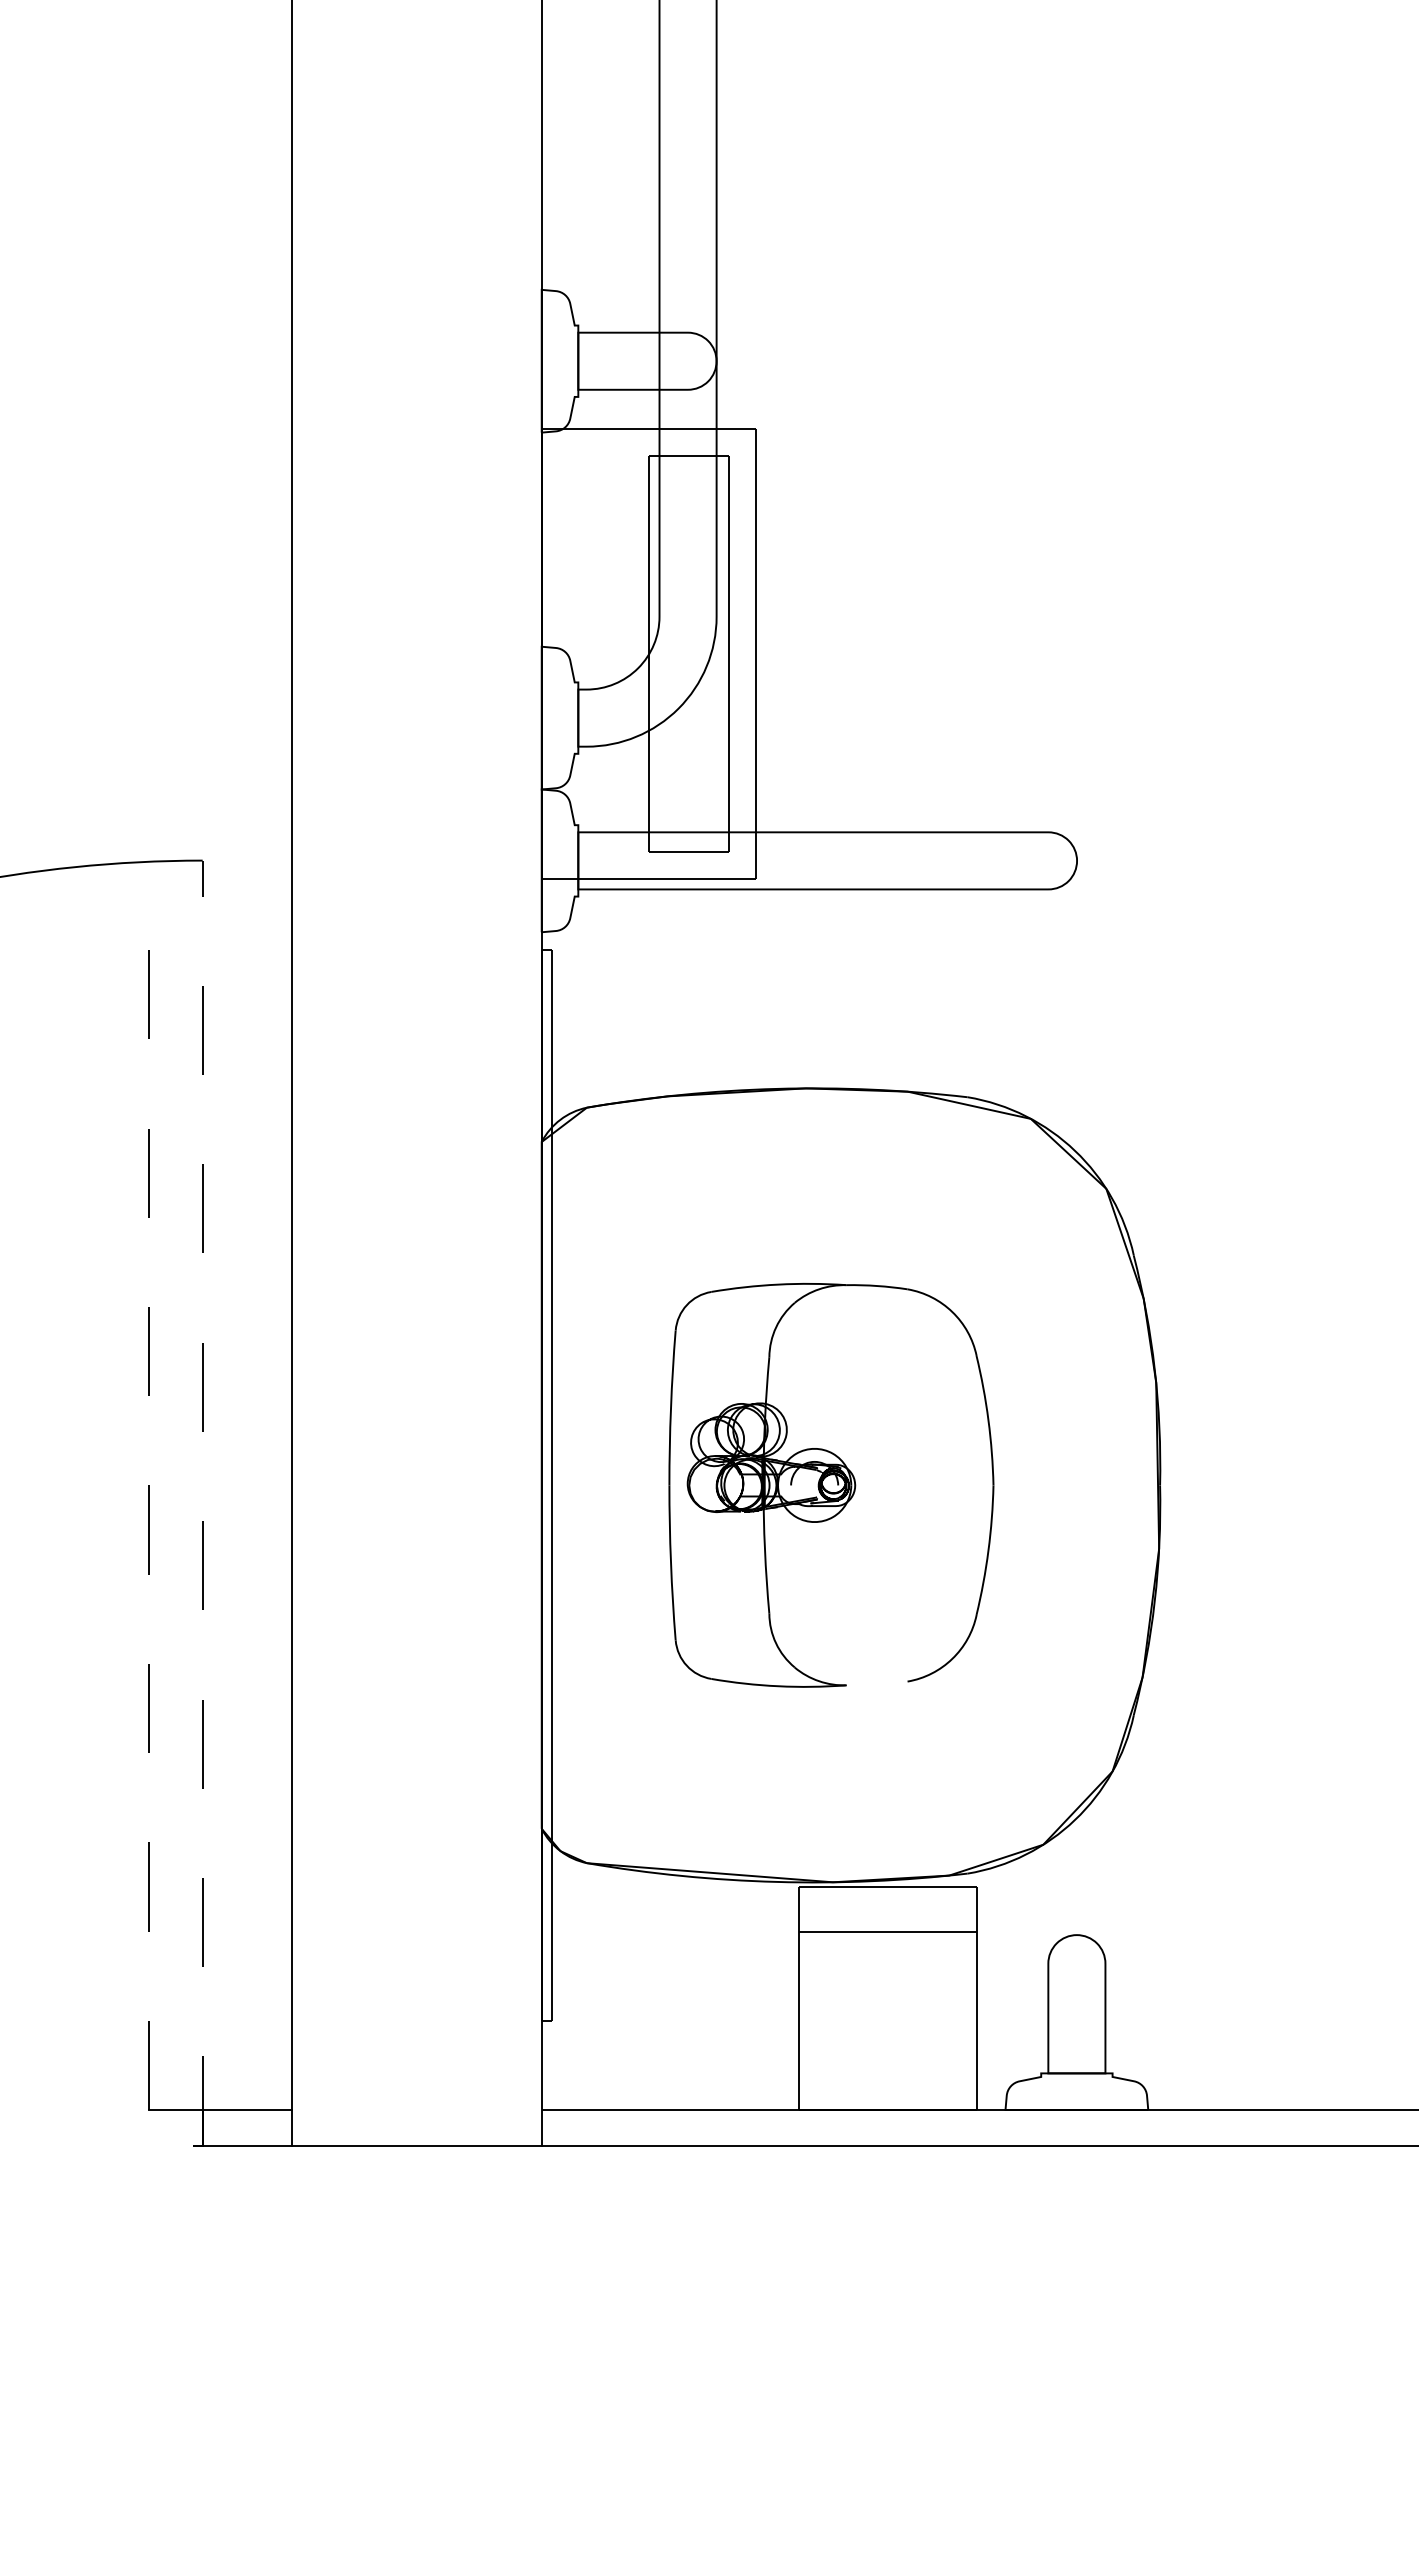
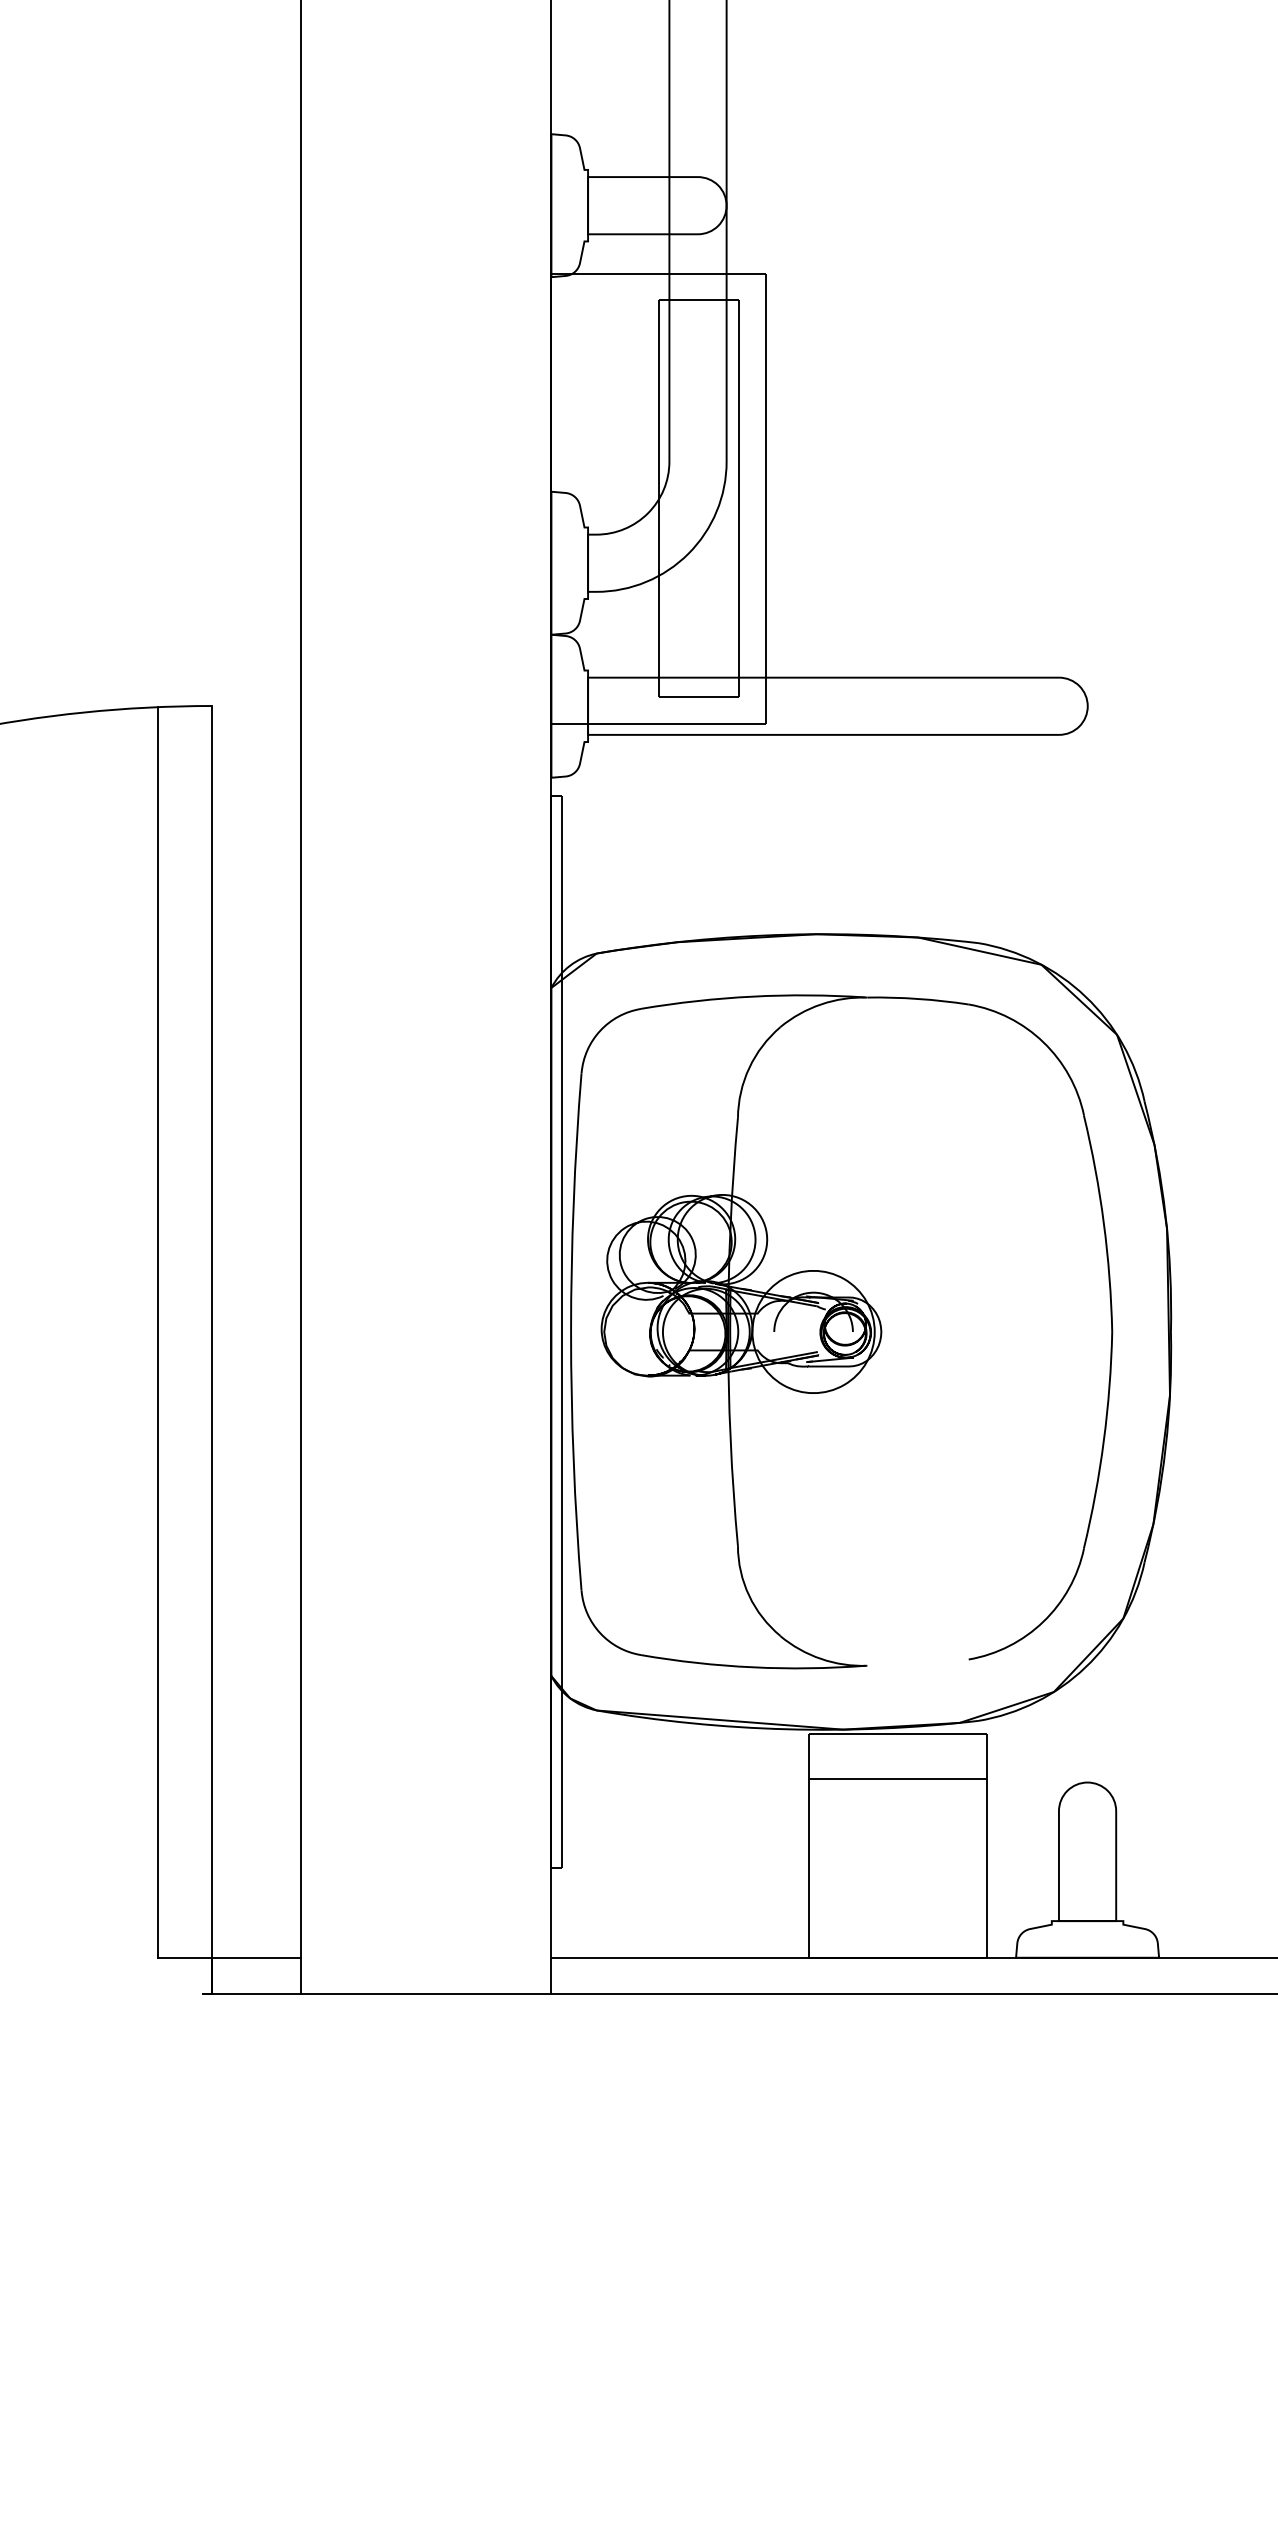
line: (149, 1485) -> (158, 1332), dashed -> solid
part: (831, 1485) -> (841, 1332), size x1.67
line: (202, 1502) -> (211, 1349), dashed -> solid

